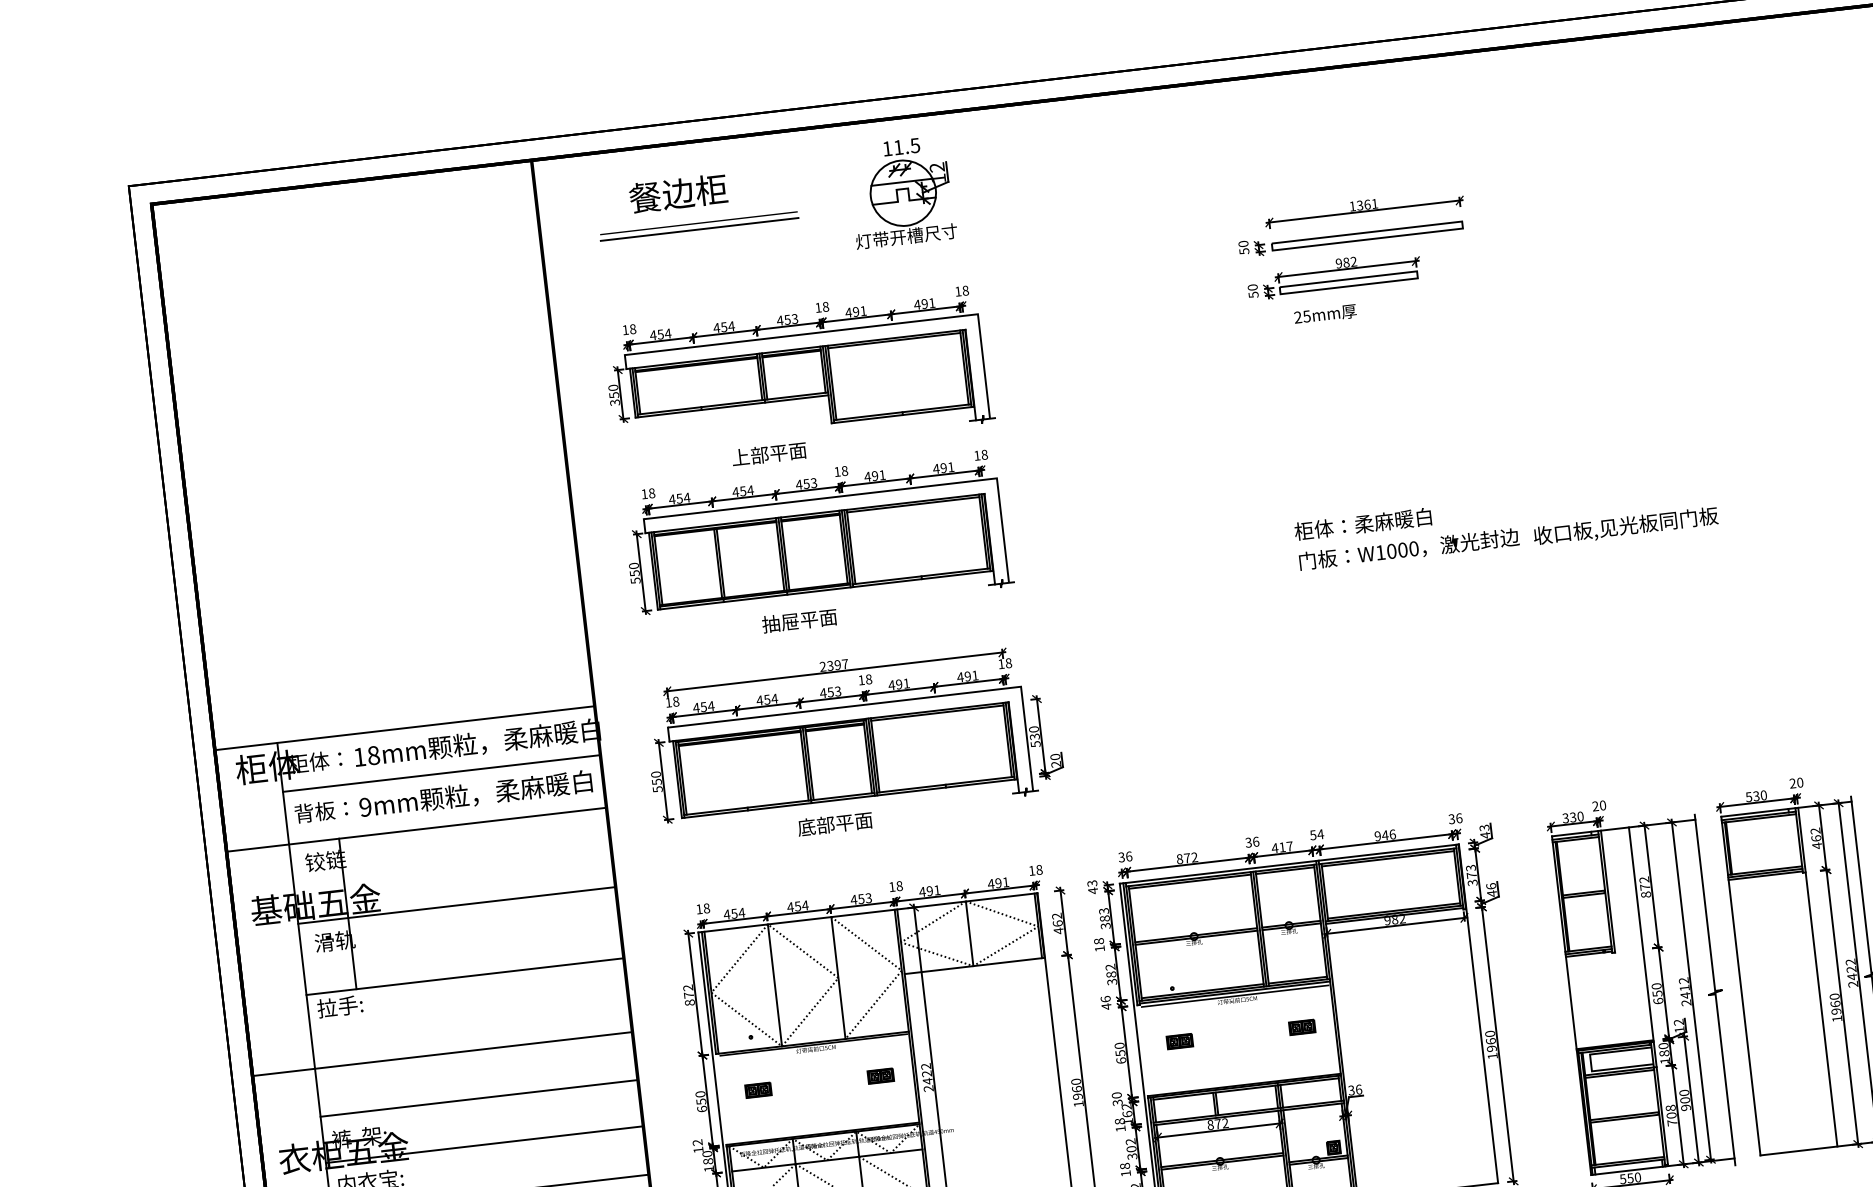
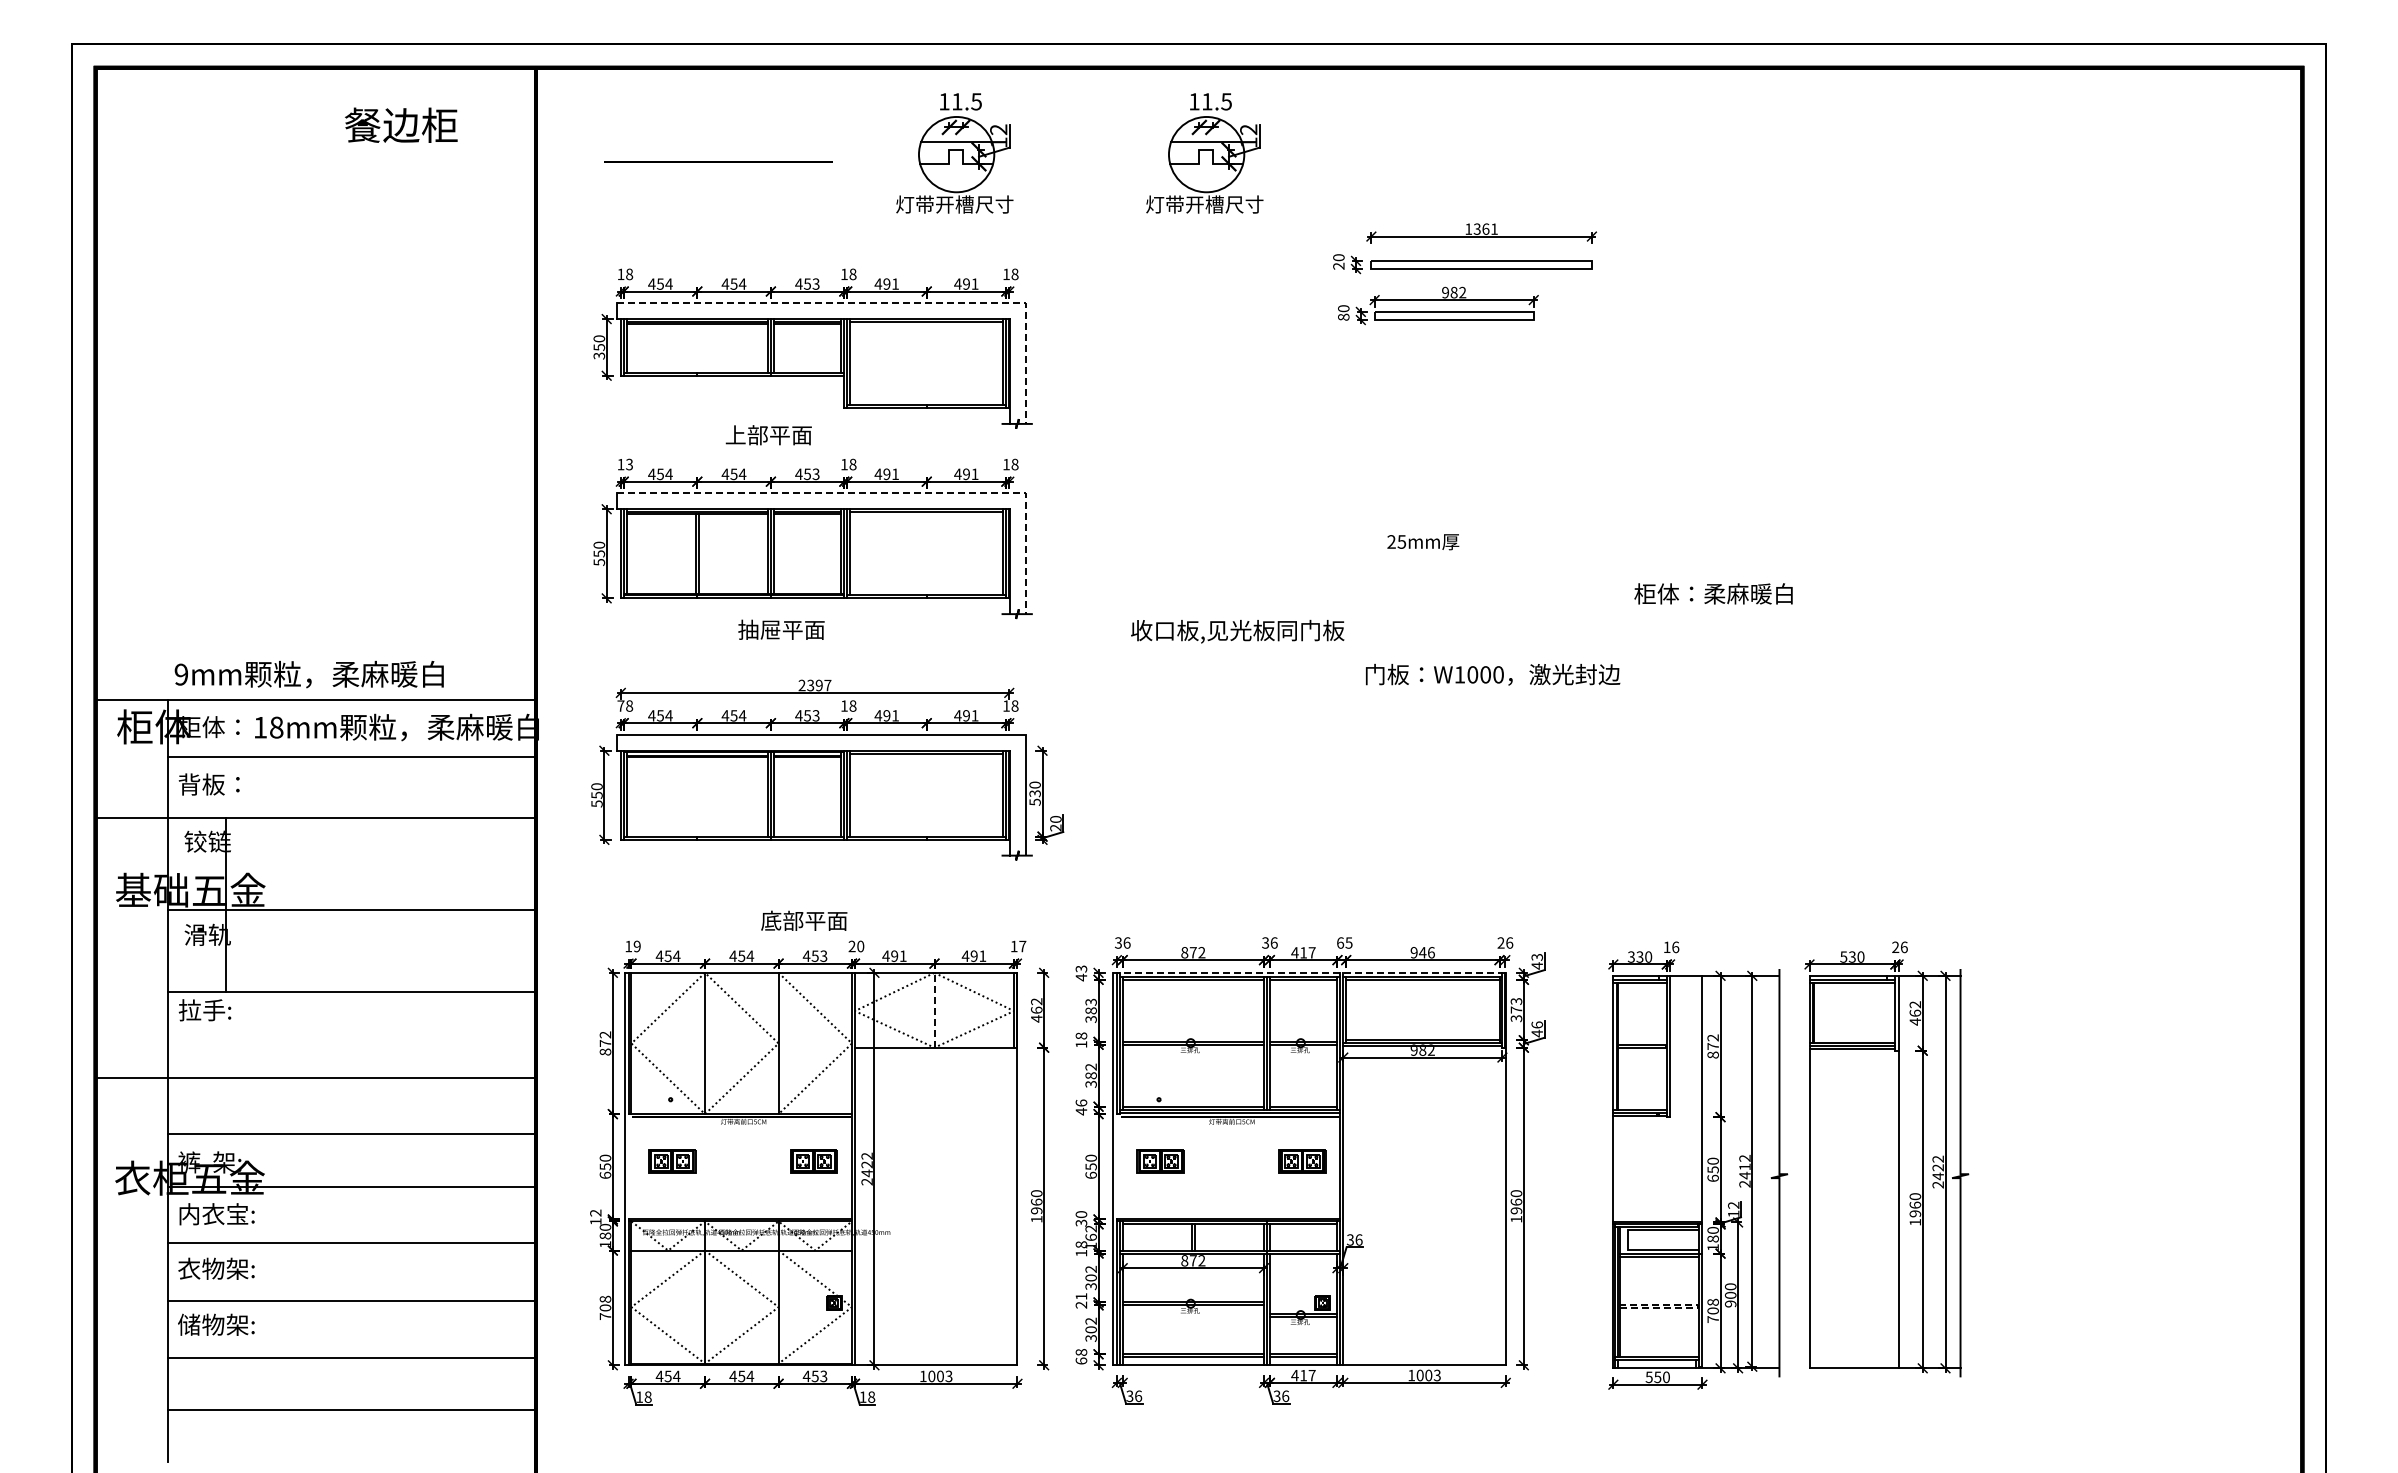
part: (1117, 167) -> (1204, 153), added
text: (678, 192) -> (401, 124), moved
line: (699, 229) -> (718, 169), removed
text: (1243, 250) -> (1338, 265), 50 -> 20
text: (1253, 294) -> (1343, 316), 50 -> 80
text: (1325, 314) -> (1423, 542), moved
line: (854, 328) -> (883, 302), solid -> dashed
line: (874, 492) -> (883, 493), solid -> dashed
text: (651, 493) -> (629, 464), 18 -> 13
text: (1362, 523) -> (1713, 593), moved
text: (1625, 526) -> (1237, 631), moved
text: (1409, 549) -> (1493, 674), moved
text: (668, 702) -> (620, 705), 18 -> 78
text: (1799, 782) -> (1903, 946), 20 -> 26
text: (475, 794) -> (308, 674), moved
text: (1599, 805) -> (1671, 946), 20 -> 16
text: (1451, 819) -> (1500, 943), 36 -> 26
text: (835, 823) -> (804, 920), moved
text: (1316, 834) -> (1344, 942), 54 -> 65
line: (1289, 863) -> (1309, 972), solid -> dashed
text: (1039, 869) -> (1022, 946), 18 -> 17
text: (895, 885) -> (856, 945), 18 -> 20
text: (706, 908) -> (636, 946), 18 -> 19
line: (969, 933) -> (934, 1009), solid -> dashed
part: (1302, 1027) -> (1302, 1161), size x1.6
part: (1179, 1041) -> (1160, 1161), size x1.6
part: (881, 1076) -> (814, 1161), size x1.6
part: (758, 1090) -> (672, 1161), size x1.6
line: (1658, 1113) -> (1698, 1306), solid -> dashed
text: (1125, 1169) -> (1081, 1300), 18 -> 21

